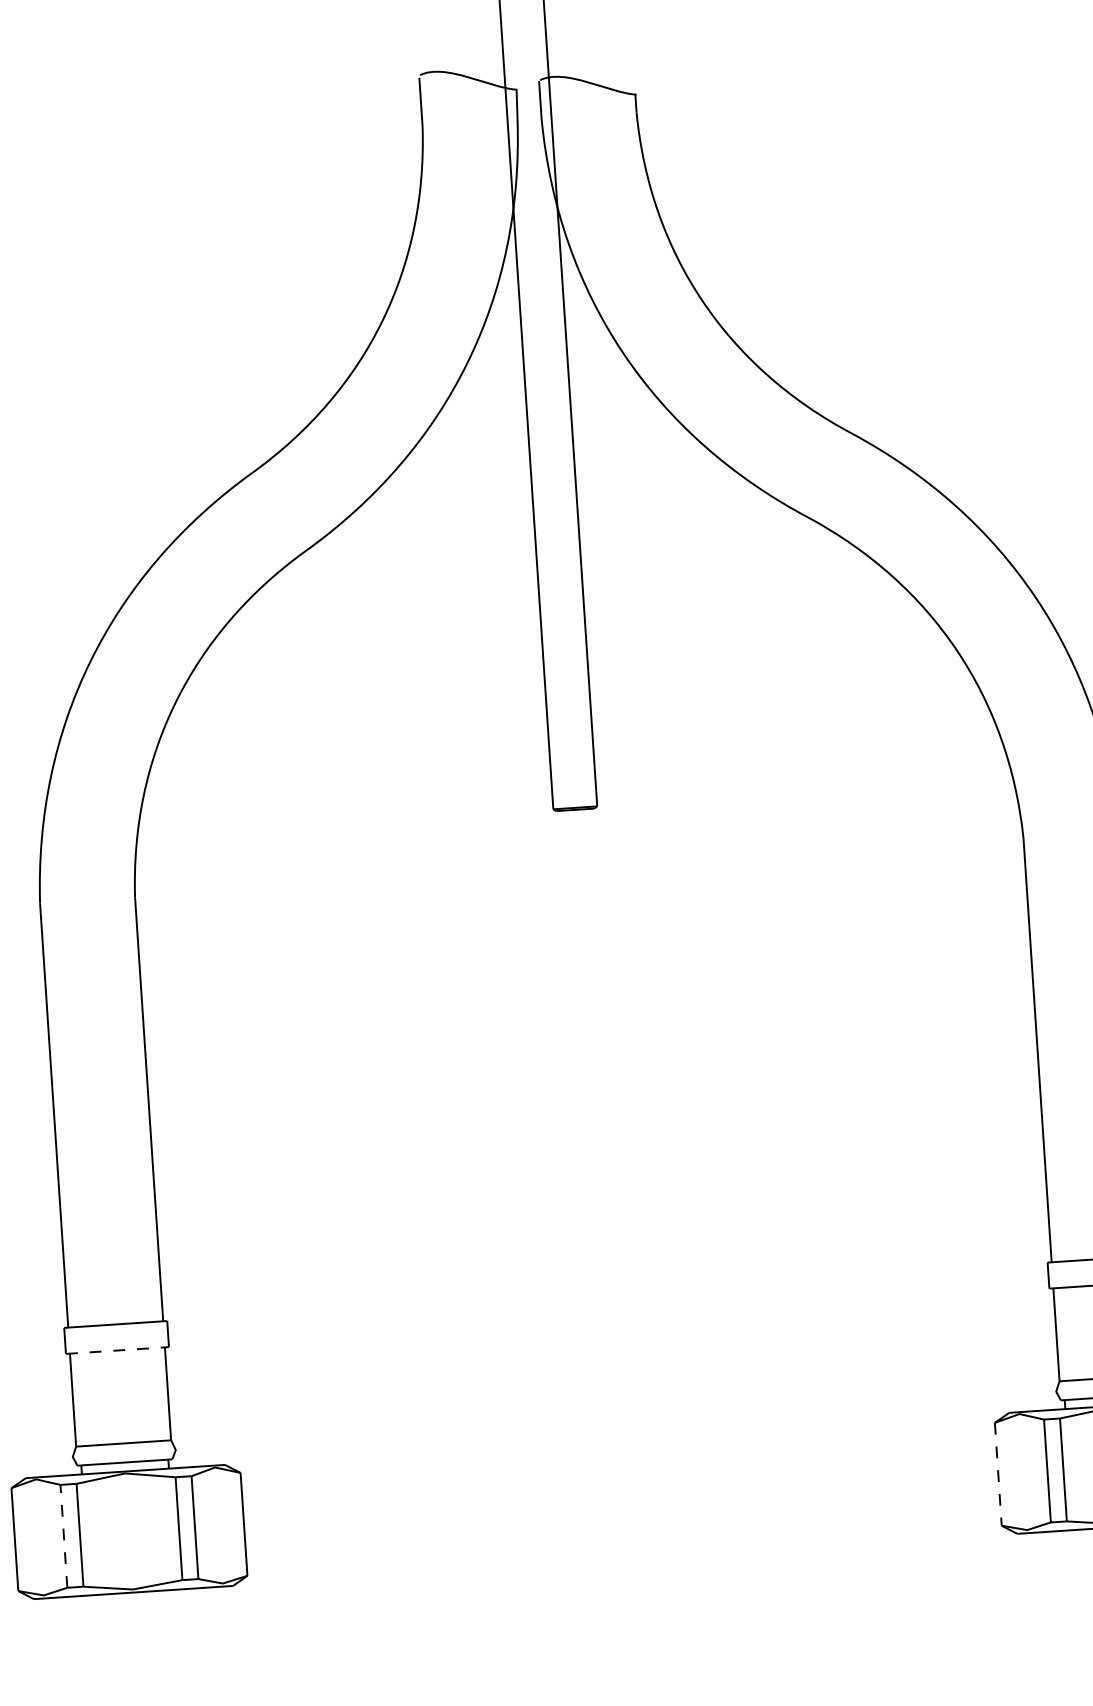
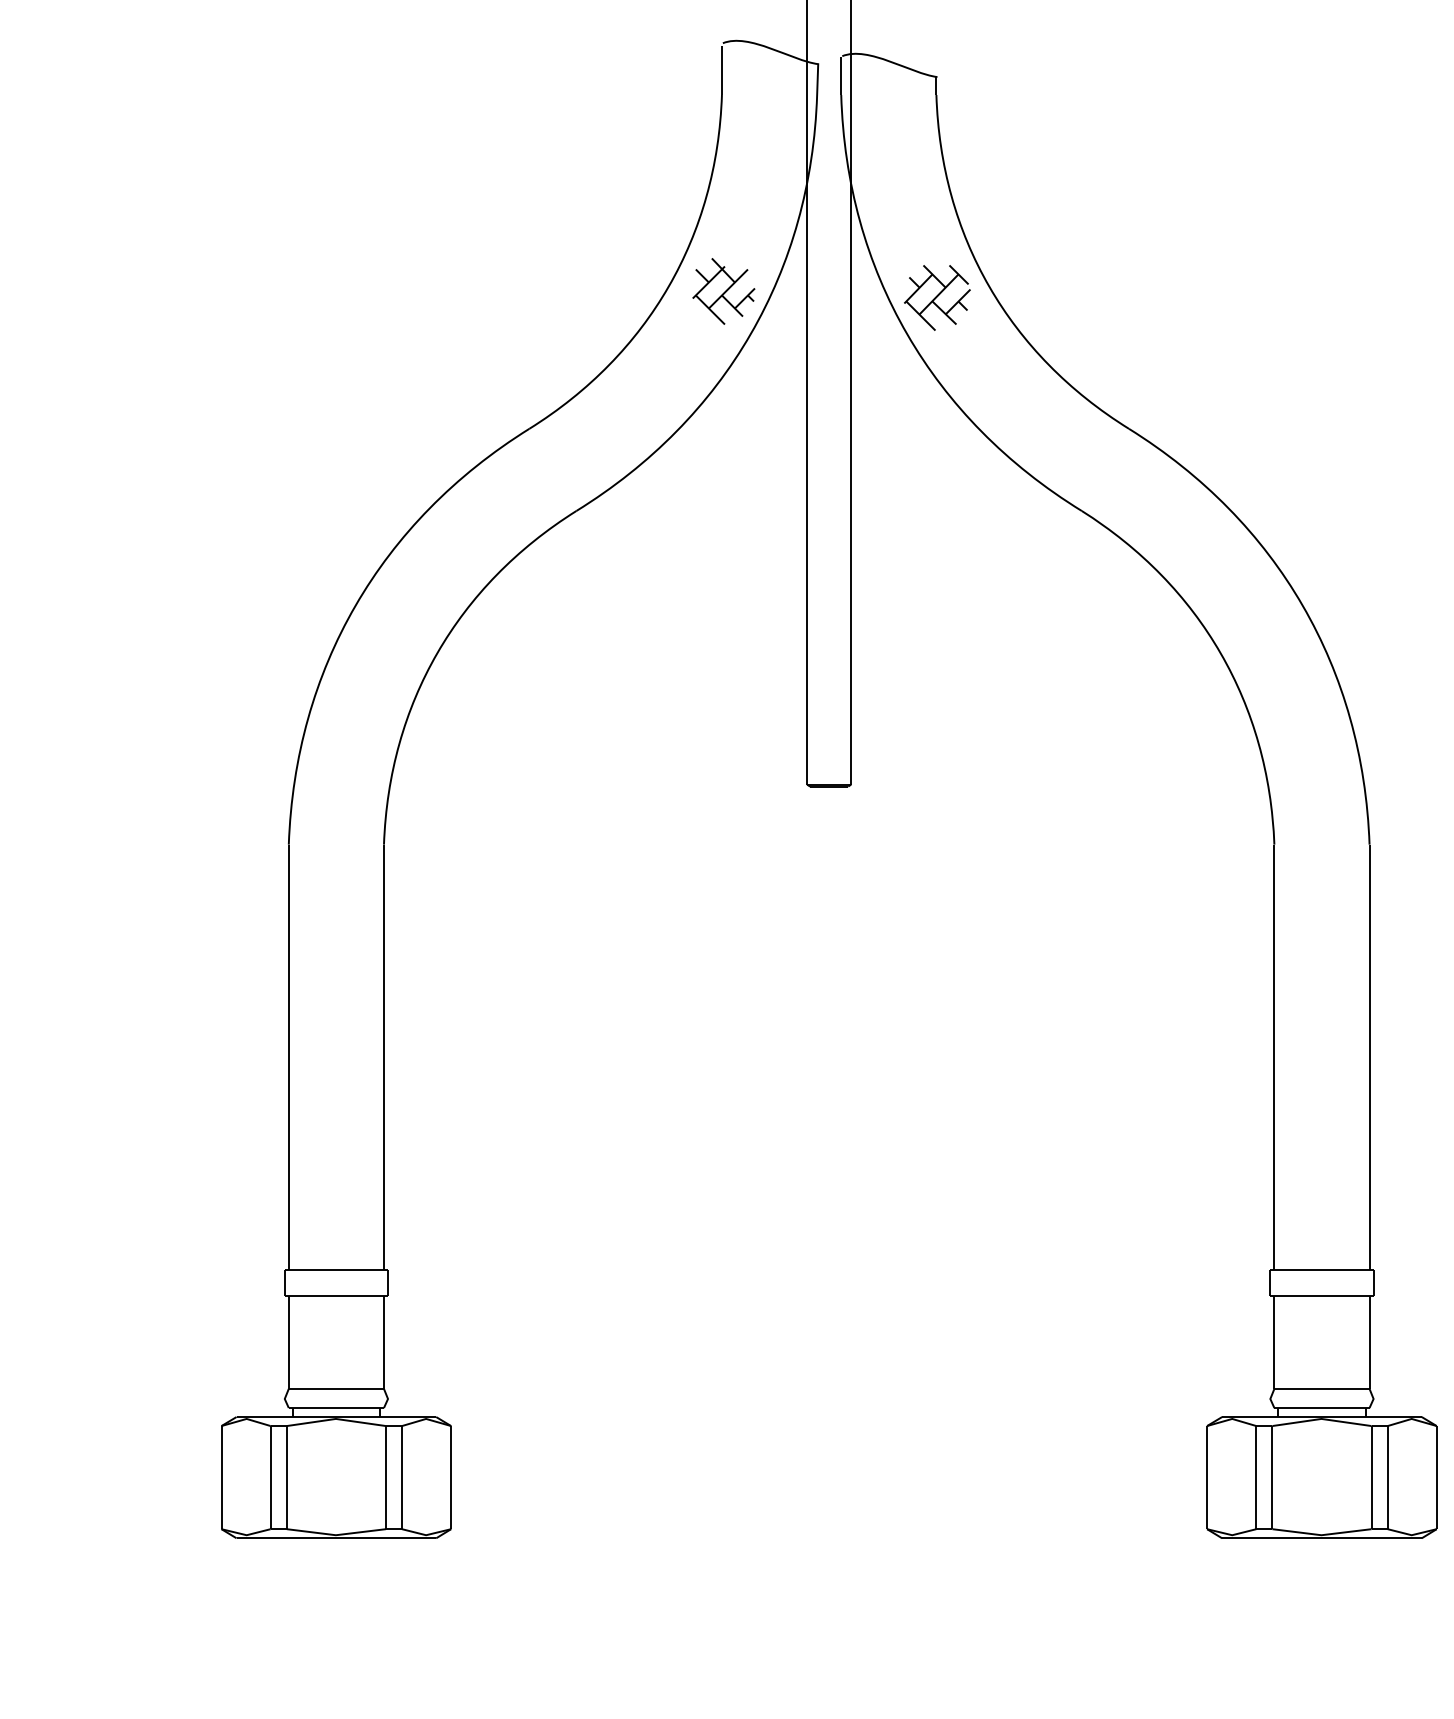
part: (651, 314) -> (937, 297), added
part: (437, 322) -> (723, 291), added
line: (117, 1350) -> (336, 1295), dashed -> solid
line: (998, 1474) -> (1207, 1477), dashed -> solid
line: (63, 1536) -> (270, 1477), dashed -> solid

